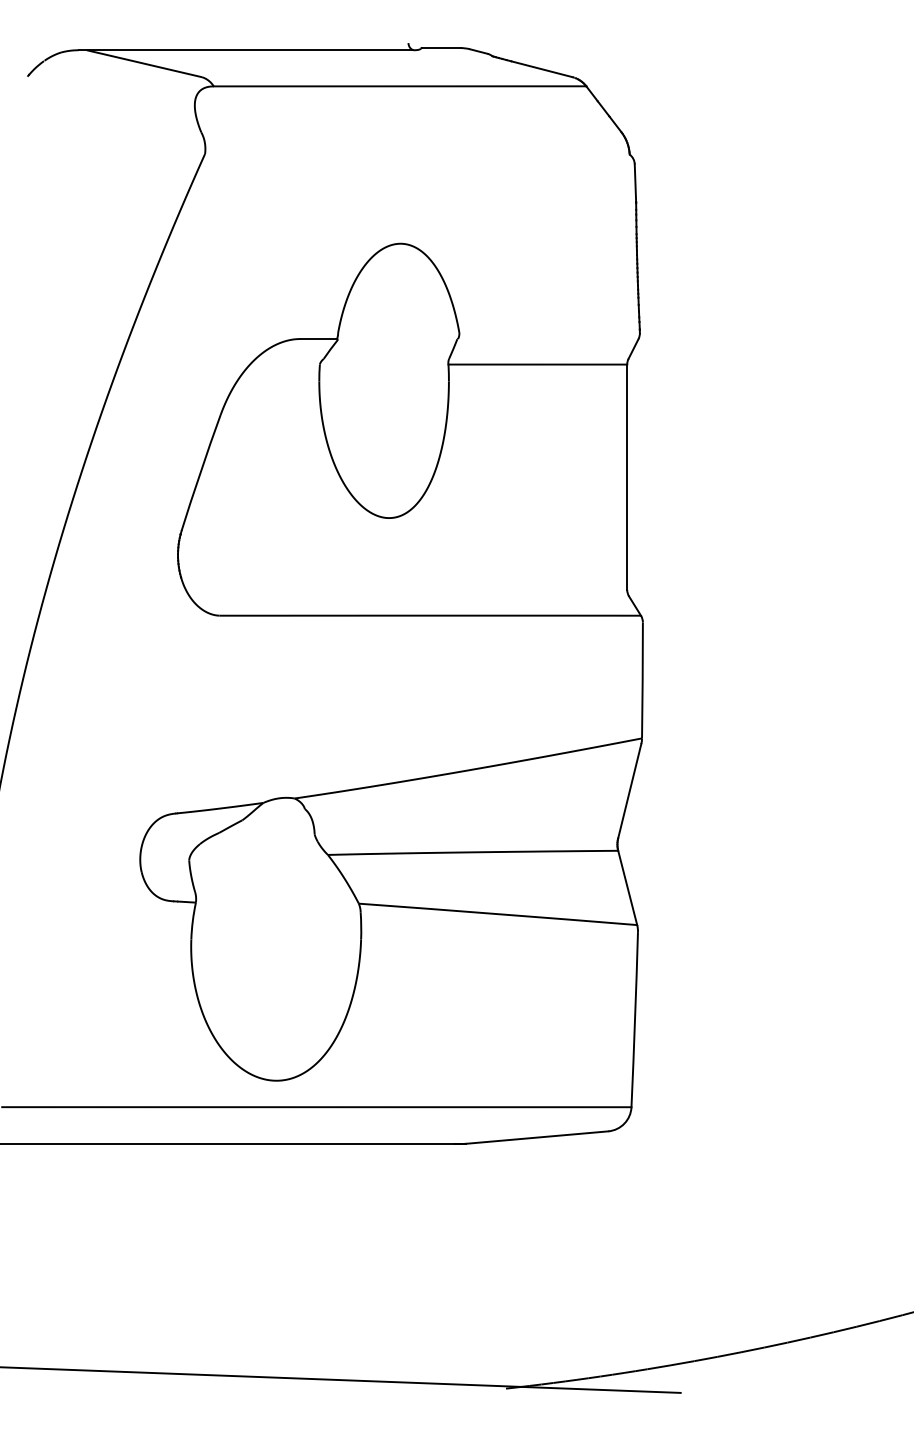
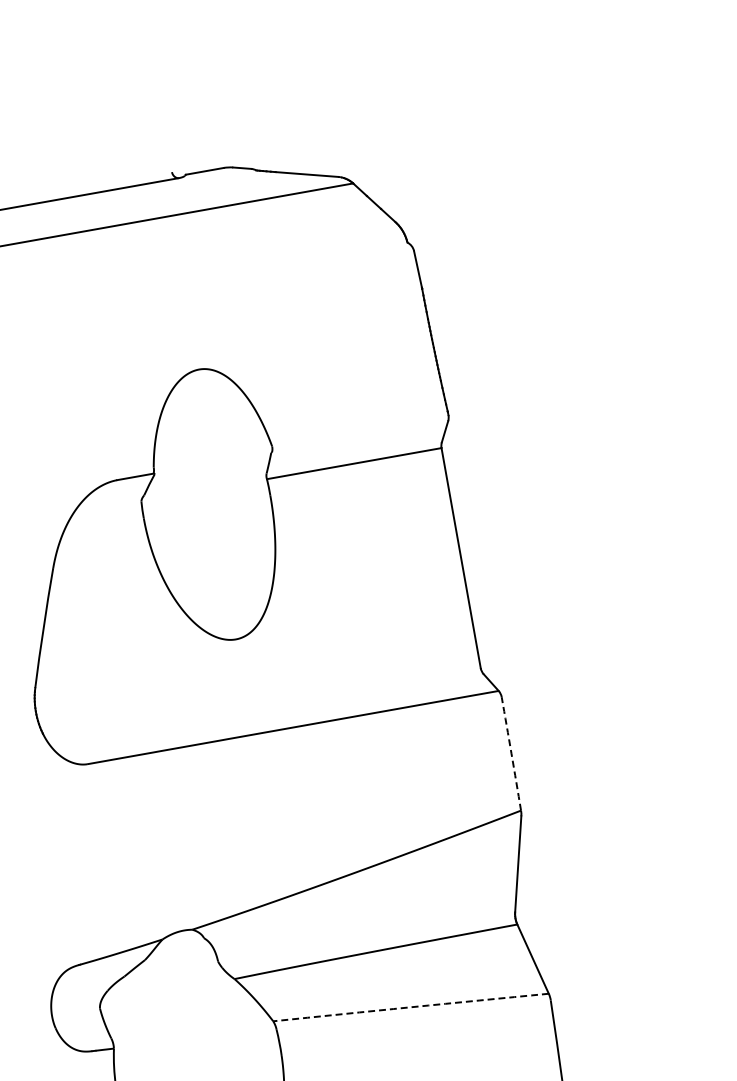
arc: (642, 680) -> (511, 753), solid -> dashed
arc: (498, 914) -> (411, 1007), solid -> dashed

